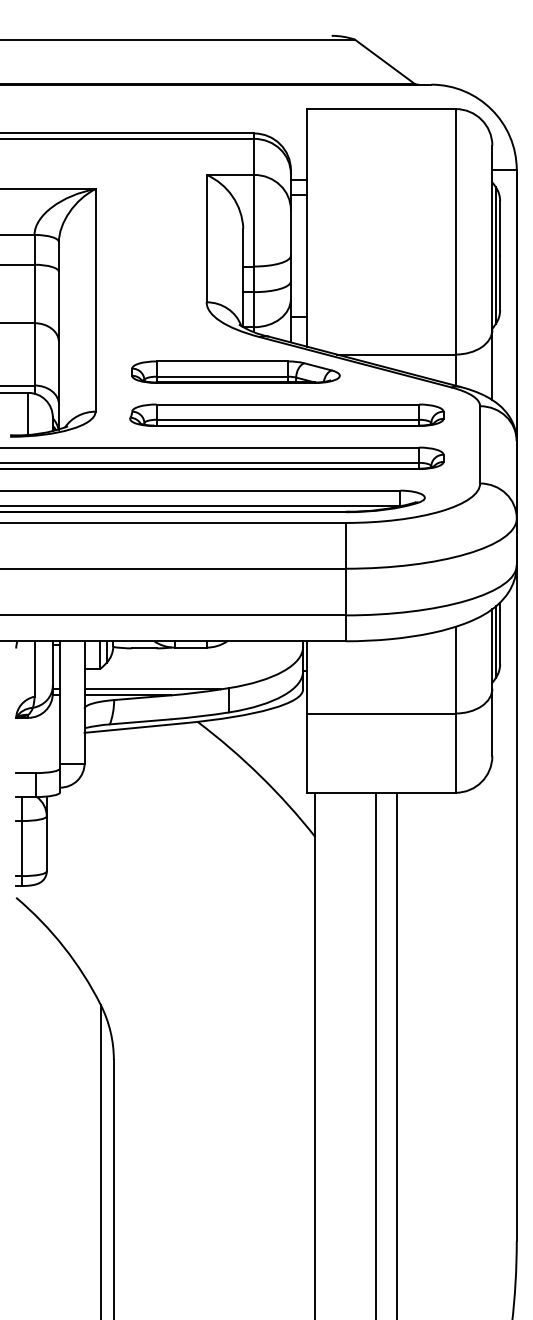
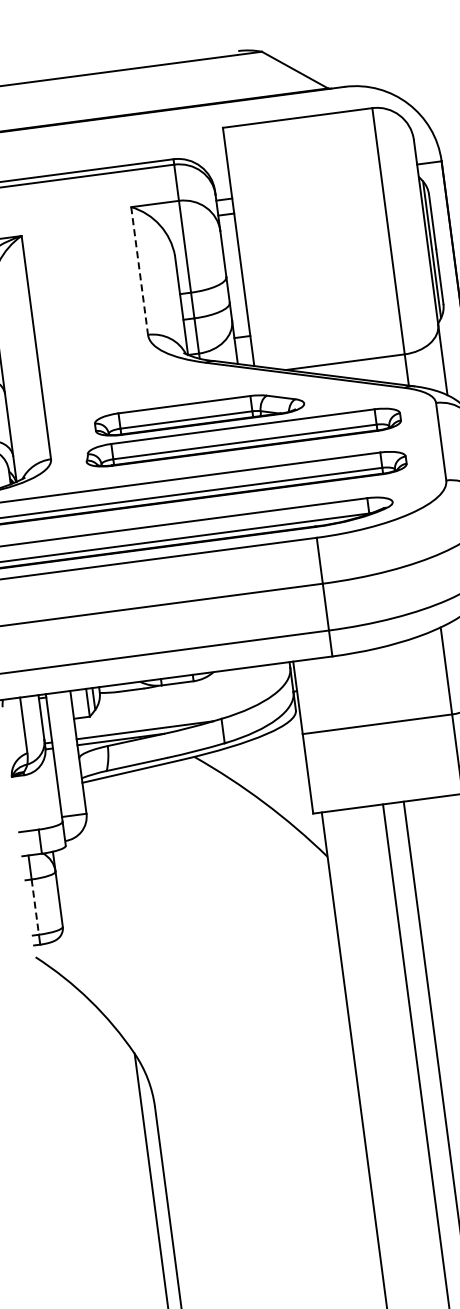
line: (206, 238) -> (139, 270), solid -> dashed
part: (235, 371) -> (198, 413), moved
line: (22, 848) -> (35, 907), solid -> dashed

